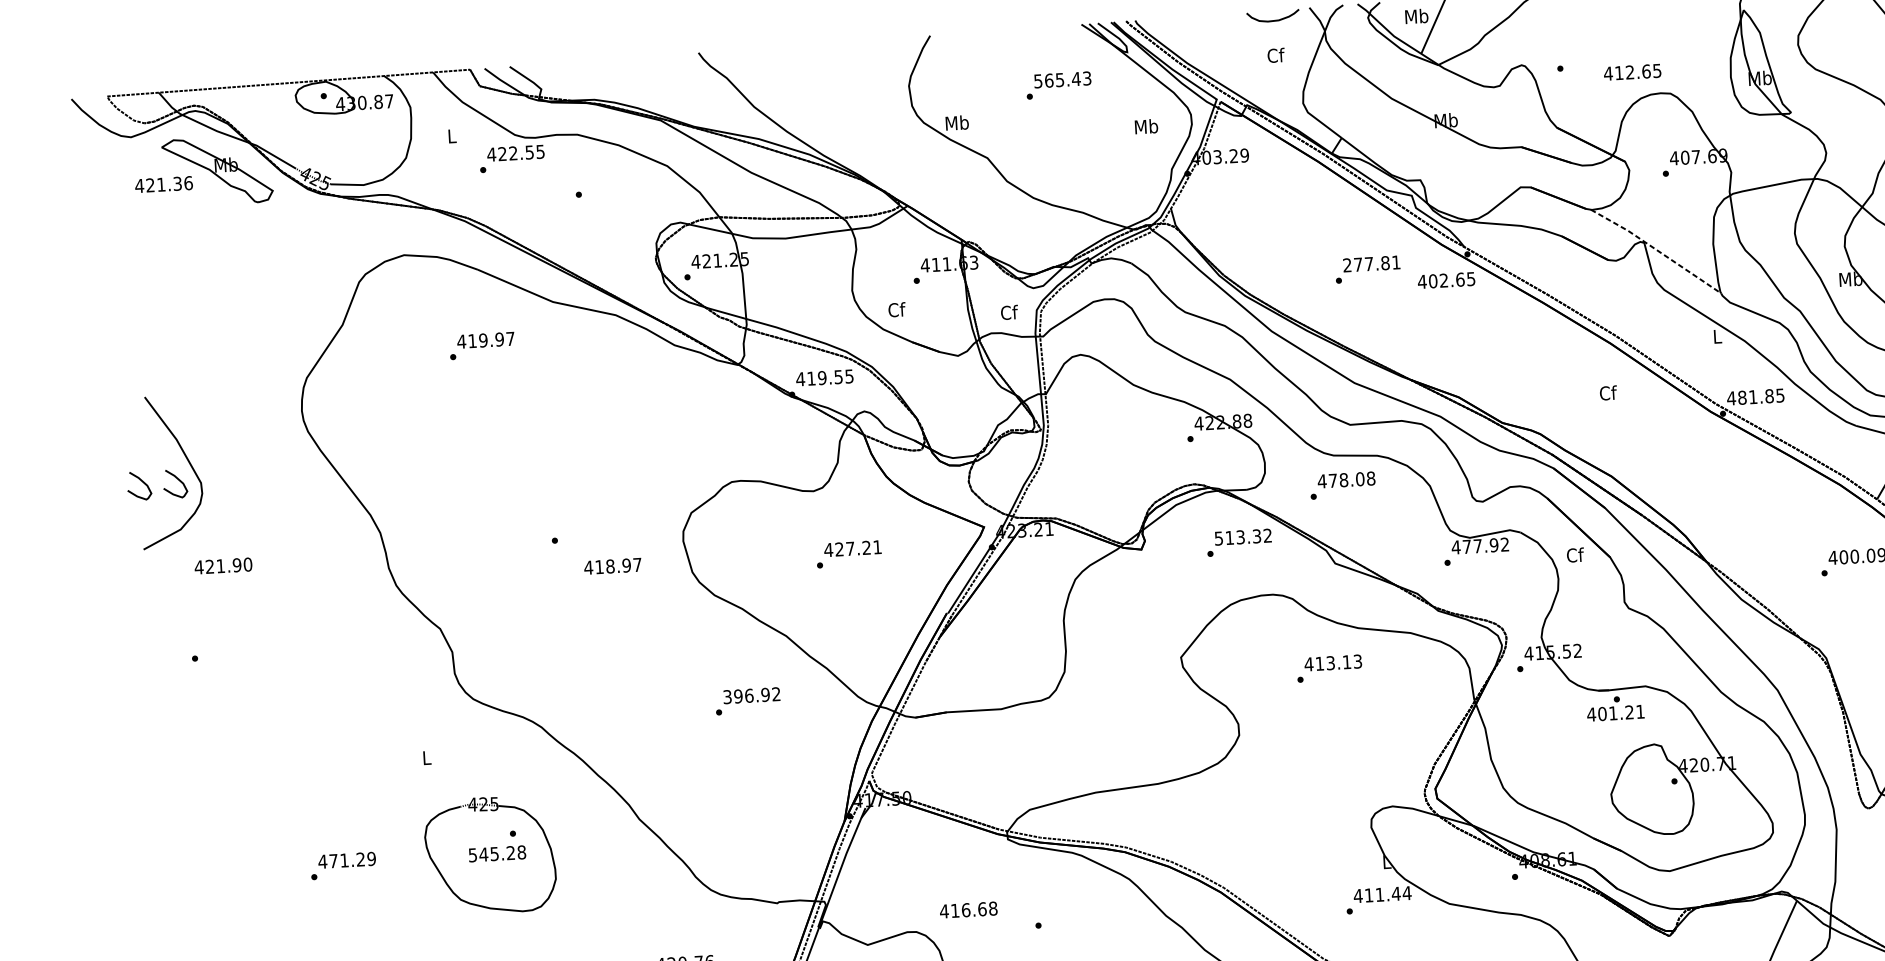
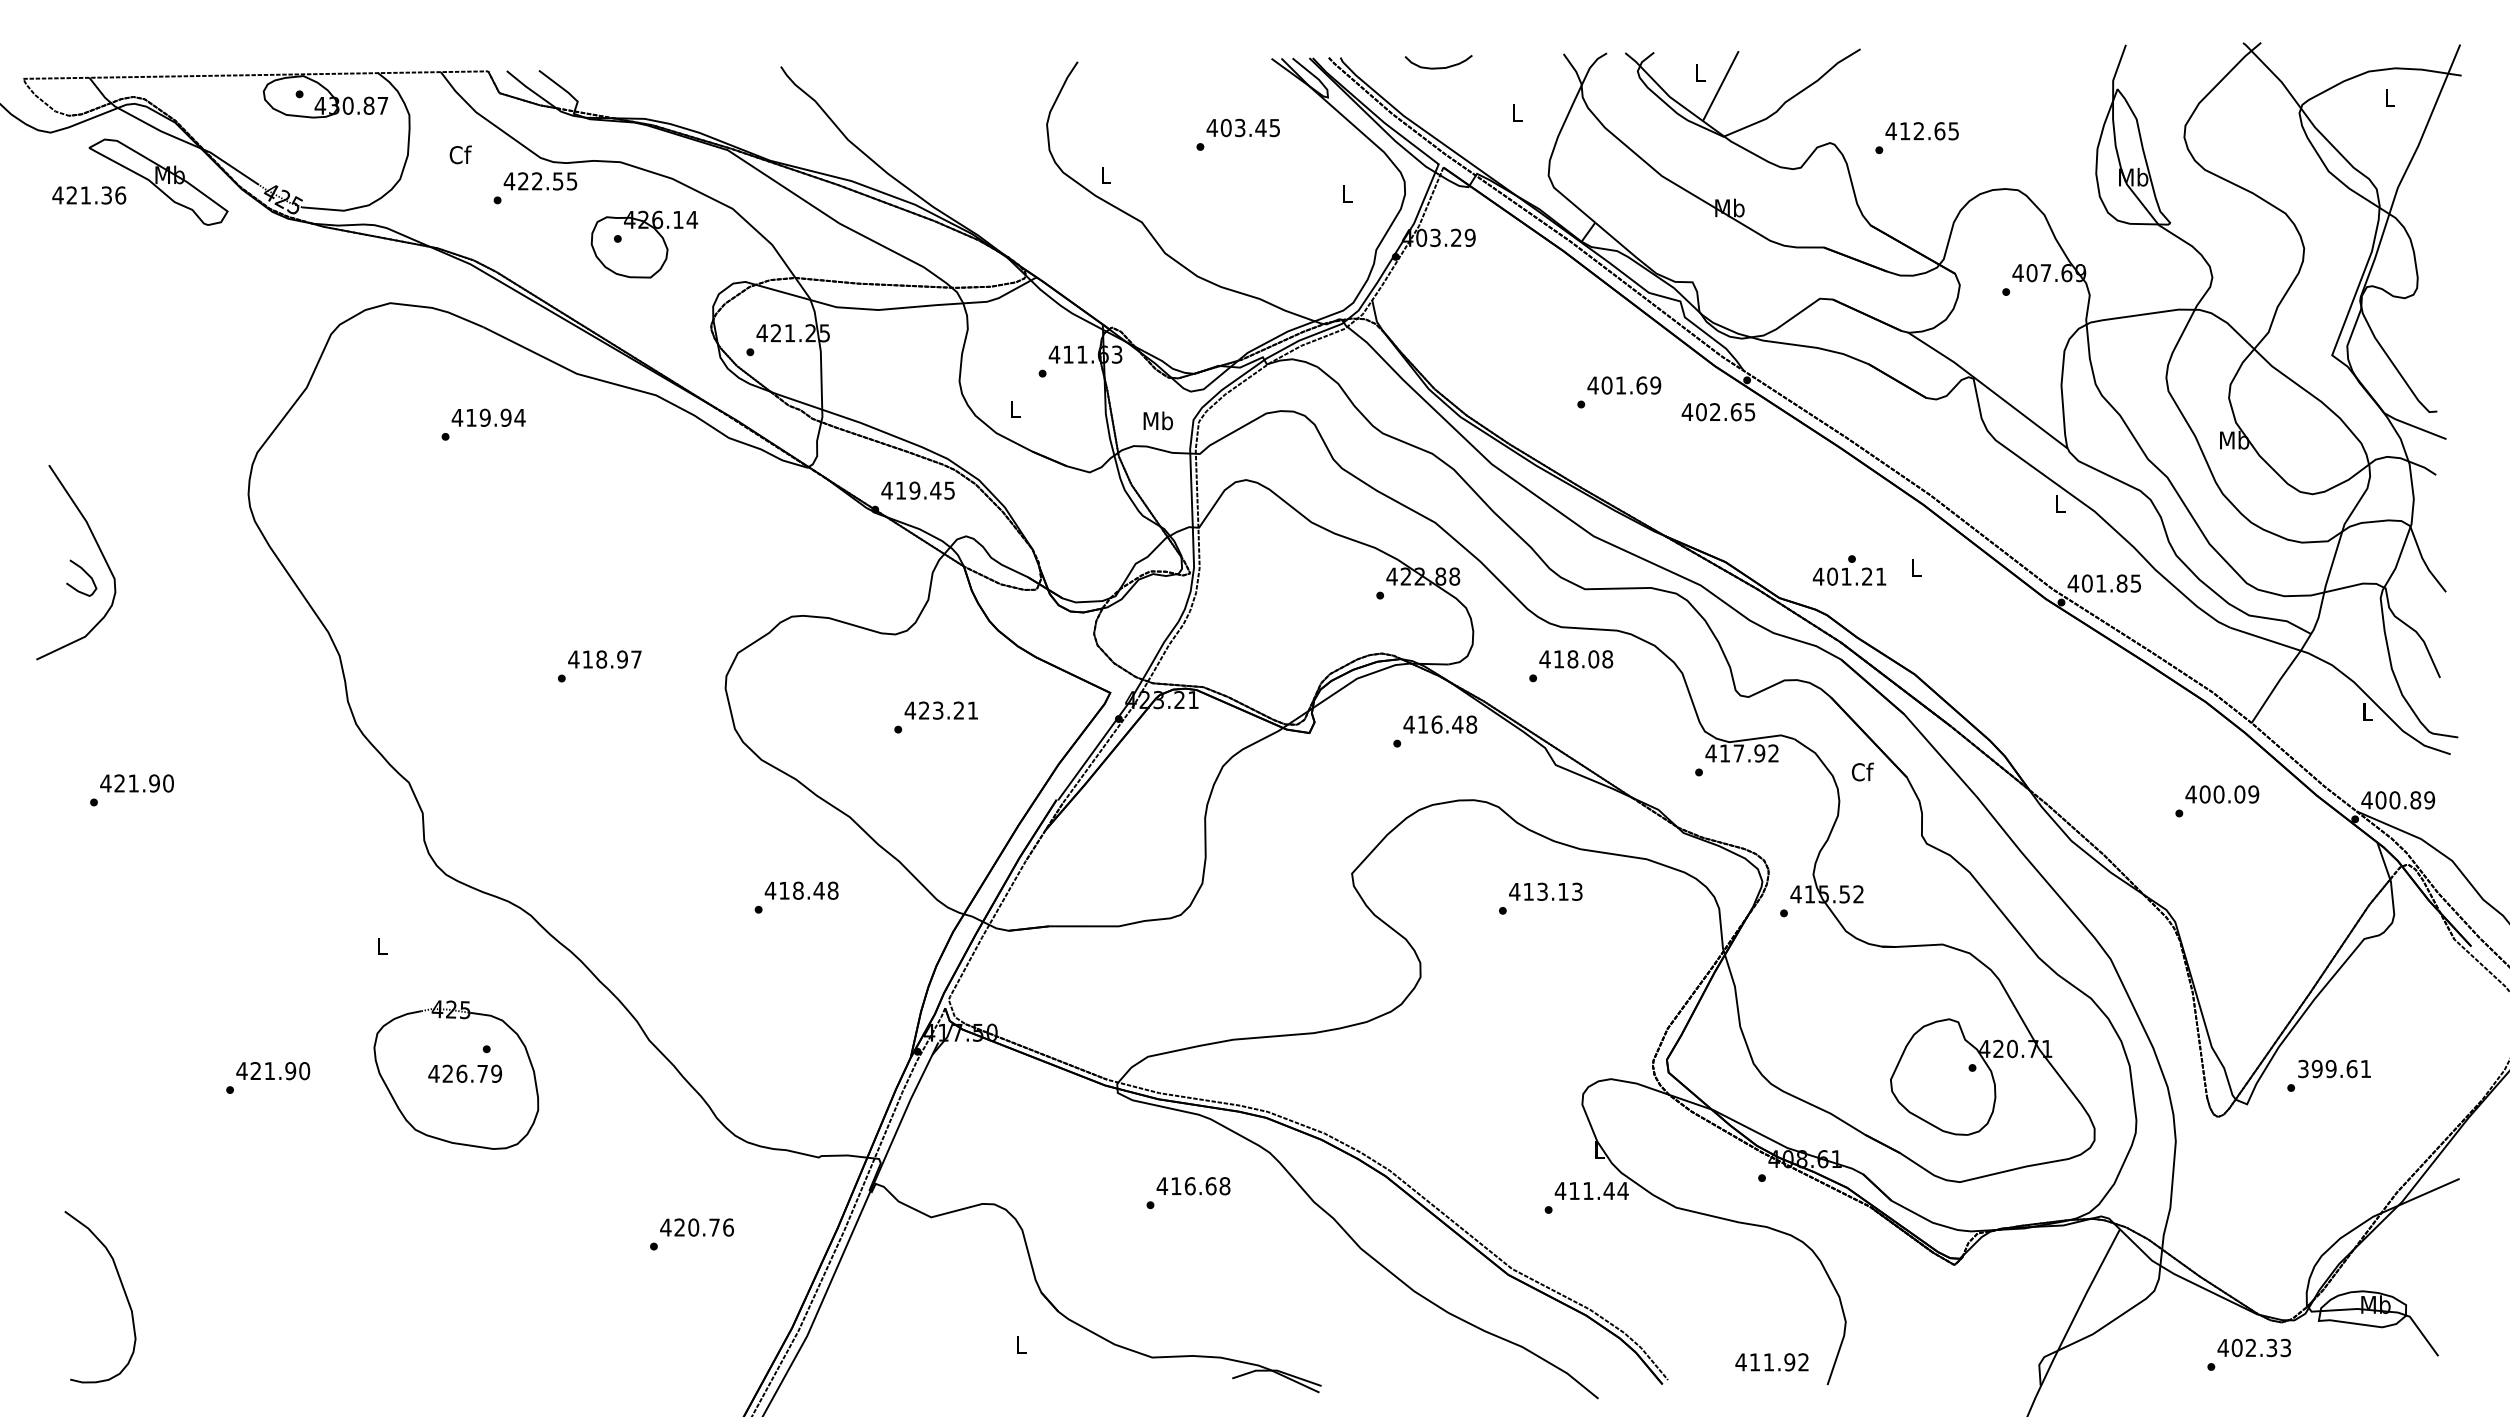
text: (1416, 16) -> (1699, 72), Mb -> L
curve: (1273, 20) -> (1438, 67), moved
text: (1276, 55) -> (1517, 112), Cf -> L
text: (1632, 72) -> (1921, 131), moved
text: (1062, 79) -> (1243, 127), 565.43 -> 403.45
text: (956, 122) -> (1105, 174), Mb -> L
text: (1146, 126) -> (1346, 193), Mb -> L
text: (452, 135) -> (460, 154), L -> Cf
part: (599, 197) -> (644, 244), added
line: (1656, 249) -> (1988, 388), dashed -> solid
text: (1371, 263) -> (1624, 385), 277.81 -> 401.69
text: (897, 309) -> (1015, 408), Cf -> L
text: (1008, 312) -> (1157, 420), Cf -> Mb
text: (510, 338) -> (519, 417), 419.97 -> 419.94
text: (838, 376) -> (935, 490), 419.55 -> 419.45
text: (1608, 392) -> (1916, 567), Cf -> L
text: (1741, 397) -> (2086, 583), 481.85 -> 401.85
text: (1333, 480) -> (1559, 659), 478.08 -> 418.08
curve: (142, 482) -> (39, 573), removed
text: (1243, 537) -> (1440, 724), 513.32 -> 416.48
text: (1467, 546) -> (1725, 753), 477.92 -> 417.92
text: (850, 548) -> (938, 710), 427.21 -> 423.21
text: (223, 566) -> (136, 783), moved
text: (612, 566) -> (604, 659), moved
text: (751, 695) -> (801, 890), 396.92 -> 418.48
text: (1615, 708) -> (1849, 570), moved
text: (497, 853) -> (465, 1073), 545.28 -> 426.79
text: (352, 860) -> (280, 1071), 471.29 -> 421.90
text: (968, 910) -> (1193, 1186), moved

